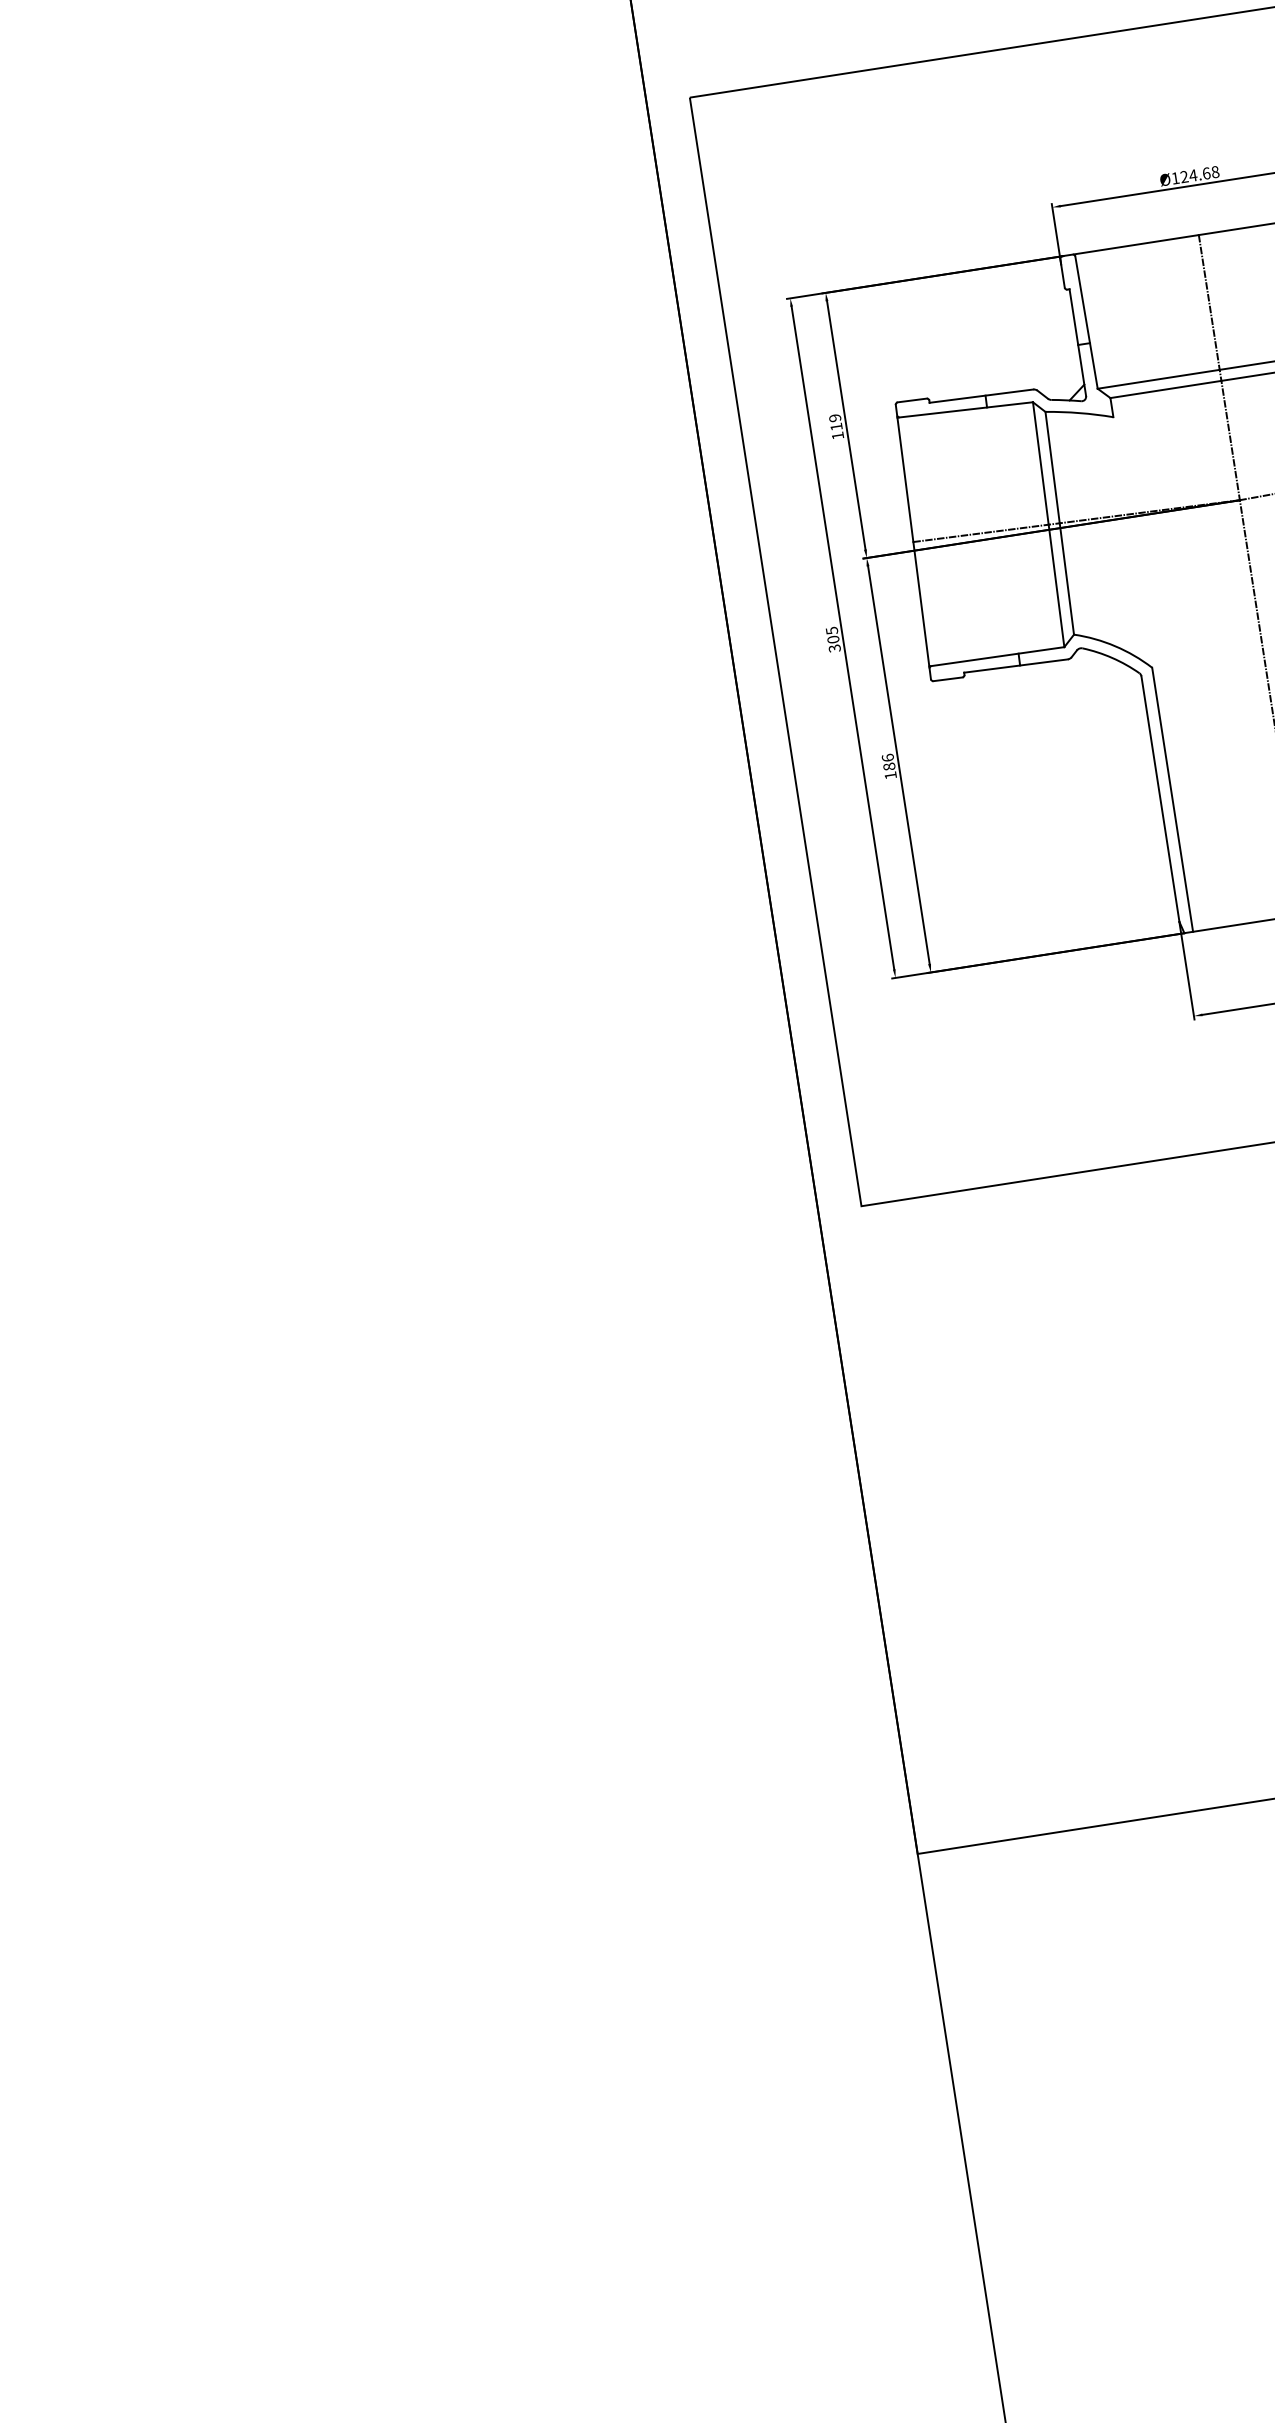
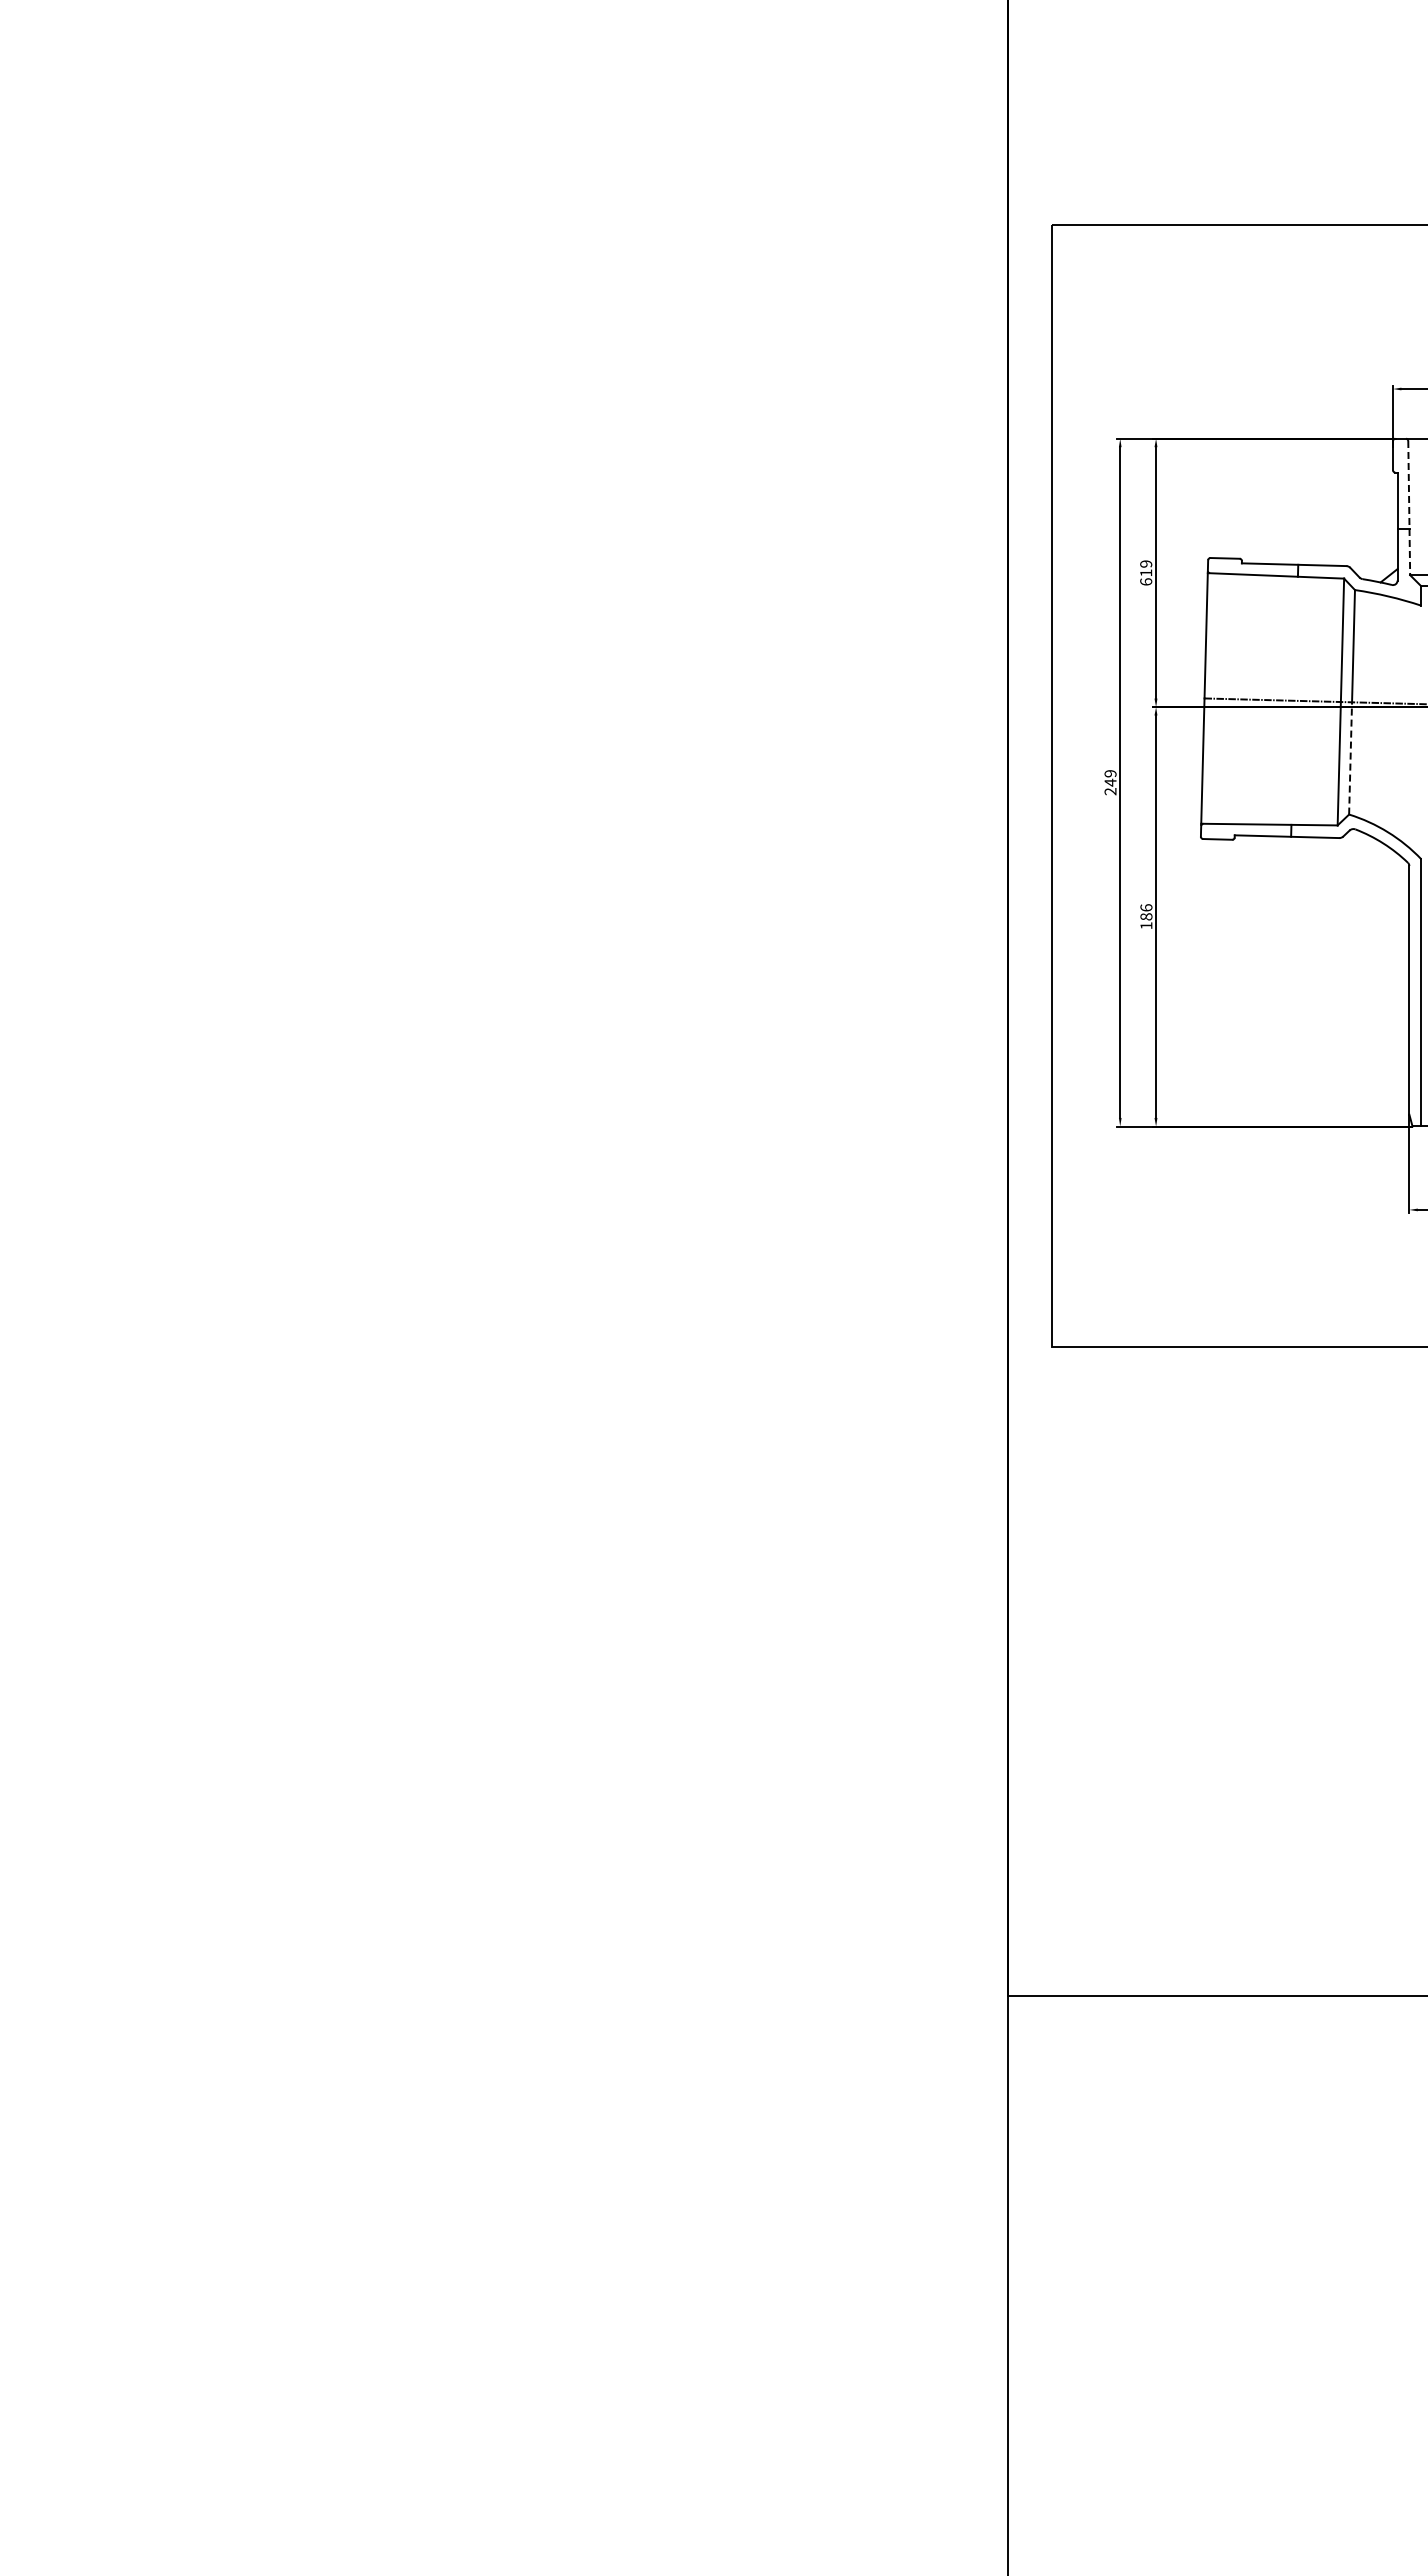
line: (1086, 322) -> (1409, 508), solid -> dashed
text: (838, 435) -> (1146, 581), 119 -> 619
line: (1066, 578) -> (1350, 757), solid -> dashed
text: (833, 639) -> (1110, 782), 305 -> 249

